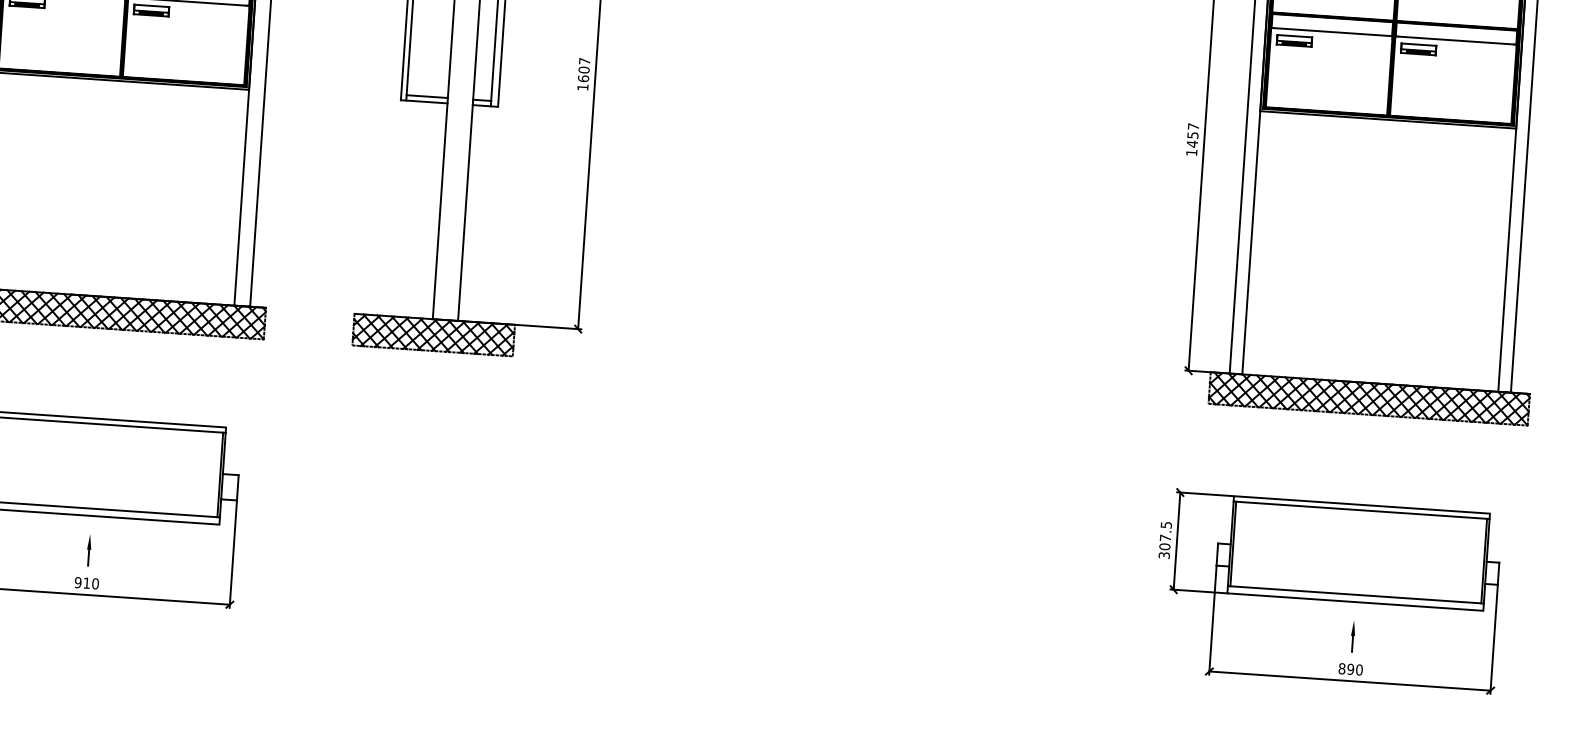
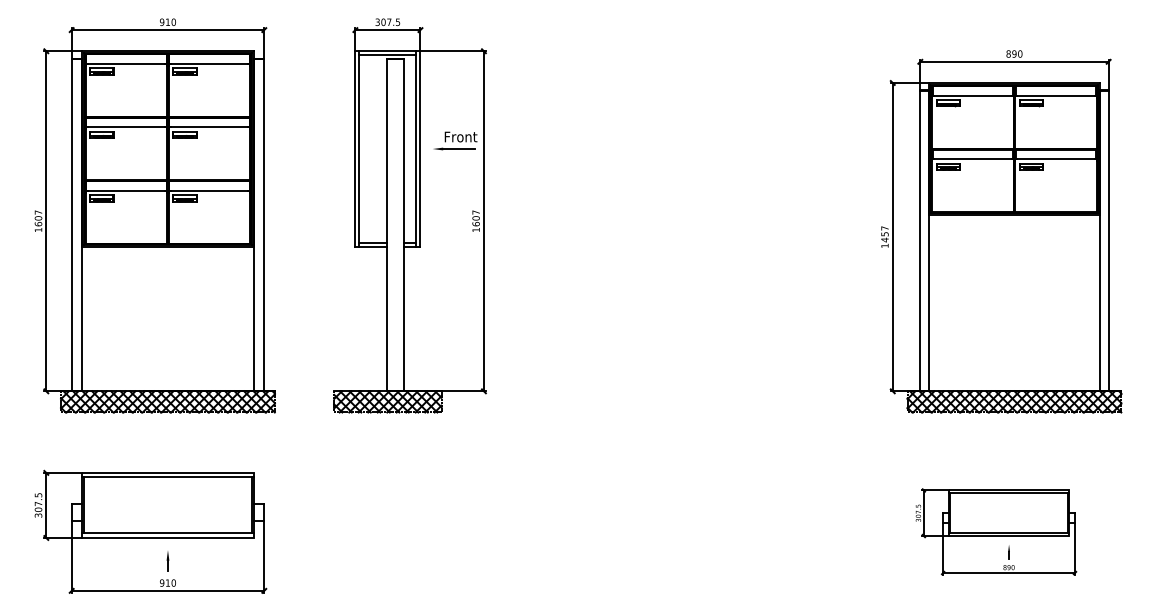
part: (1329, 590) -> (996, 531), size x0.7

